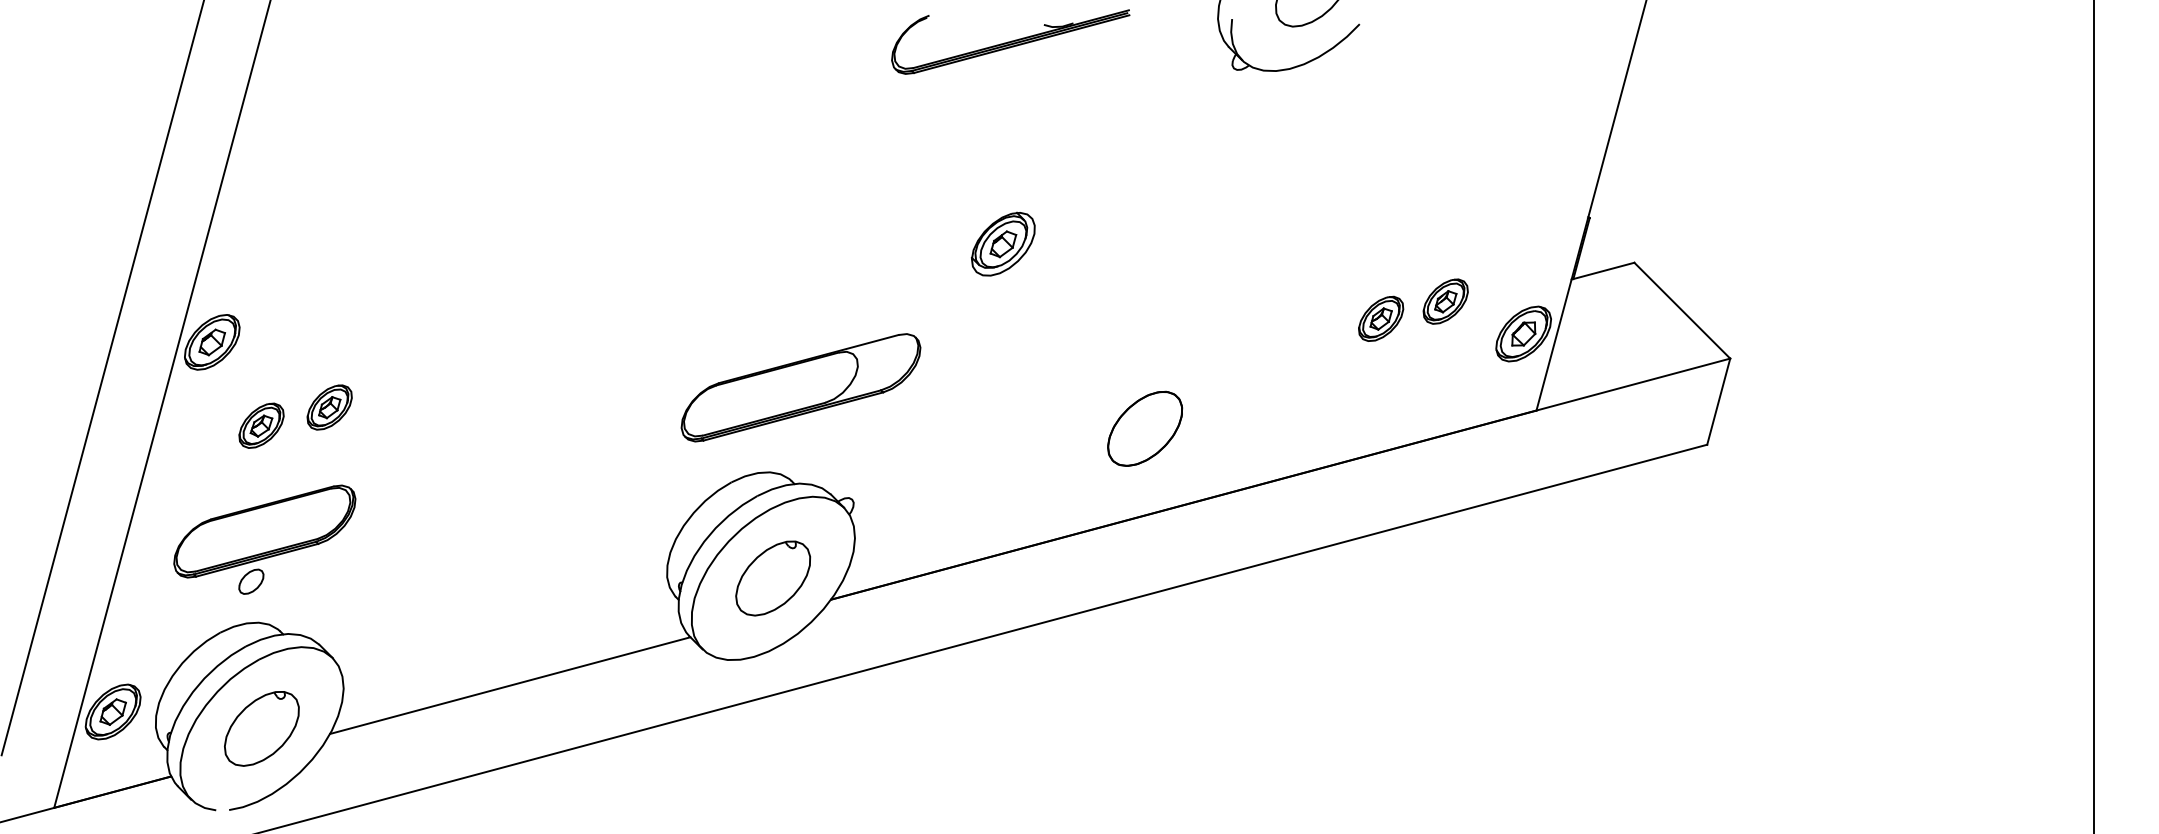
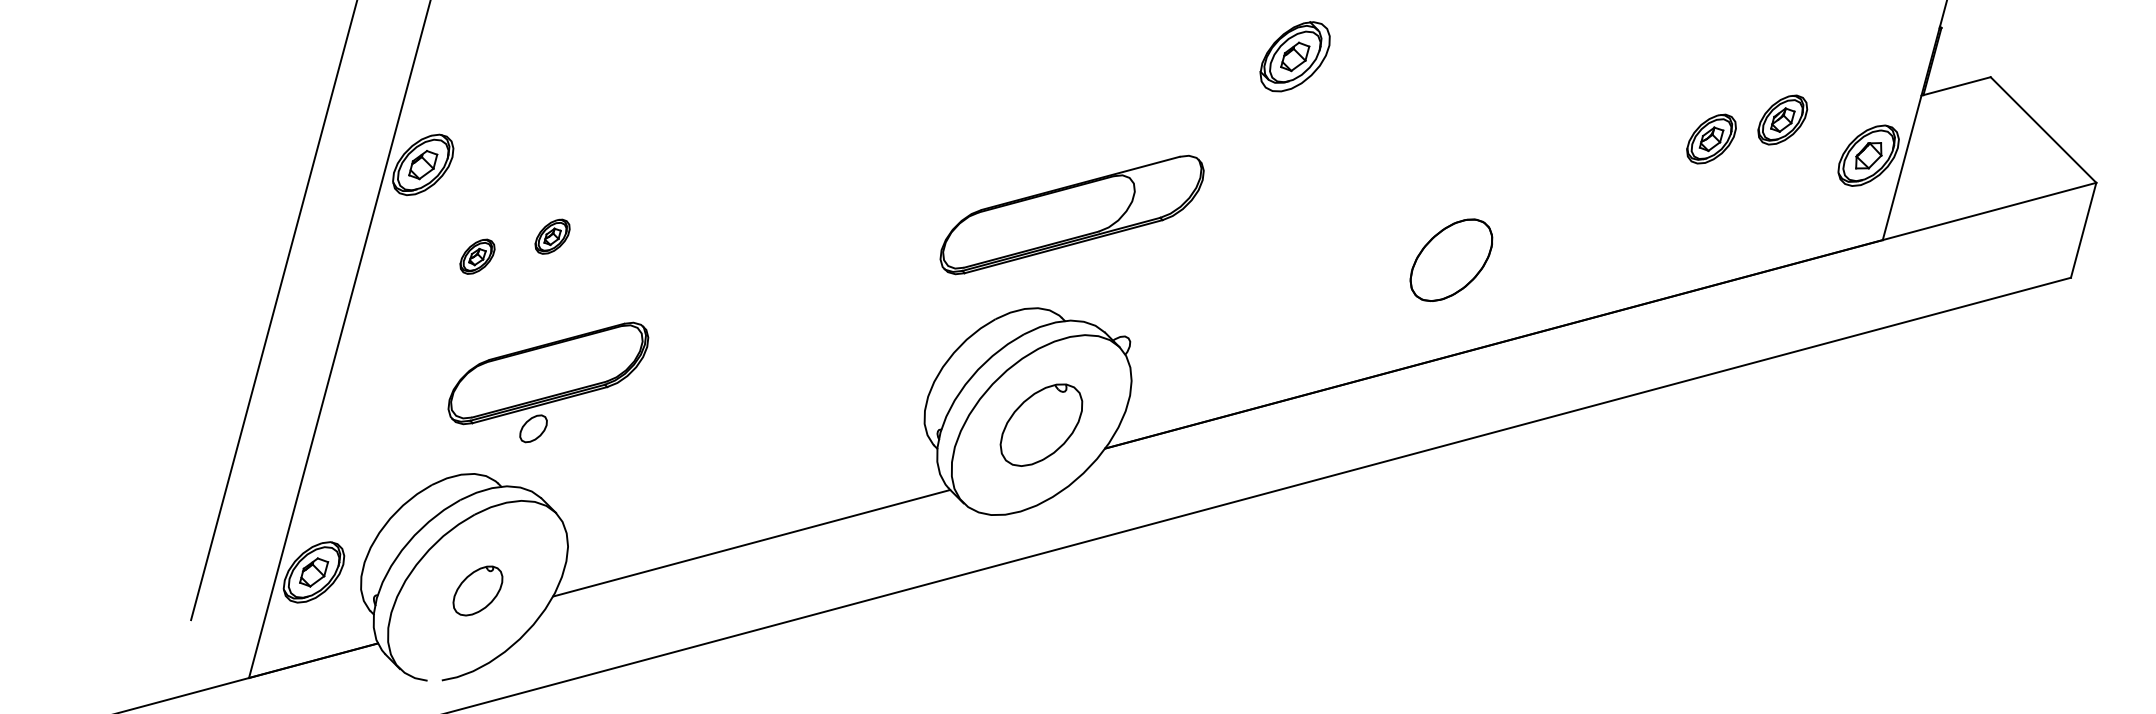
part: (329, 407) -> (552, 236), size x0.7
part: (261, 425) -> (477, 256), size x0.7
part: (264, 539) -> (548, 382), moved
part: (261, 728) -> (477, 590), size x0.6

